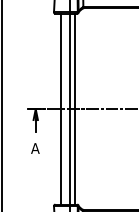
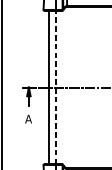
line: (69, 108) -> (56, 87), solid -> dashed
line: (74, 108) -> (60, 87), removed

